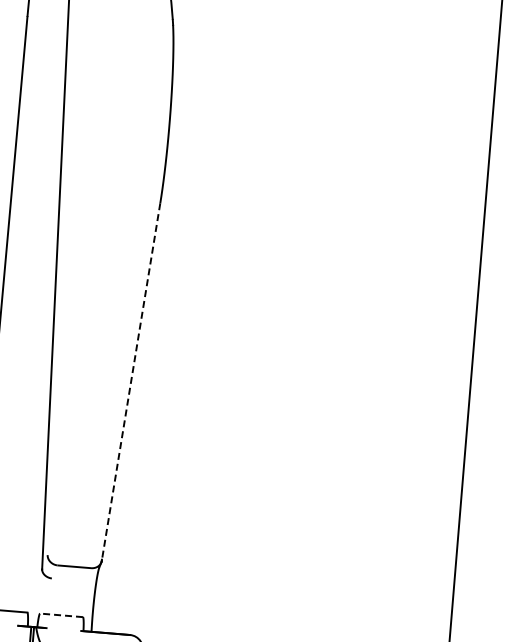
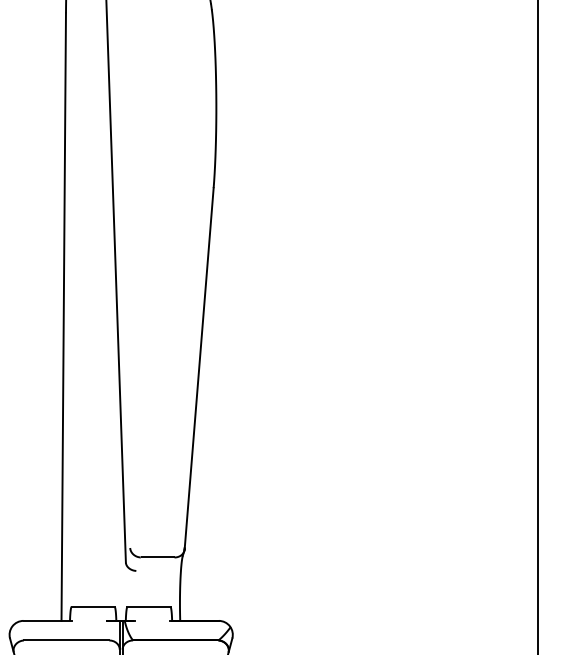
line: (131, 381) -> (199, 368), dashed -> solid
line: (61, 614) -> (148, 606), dashed -> solid

